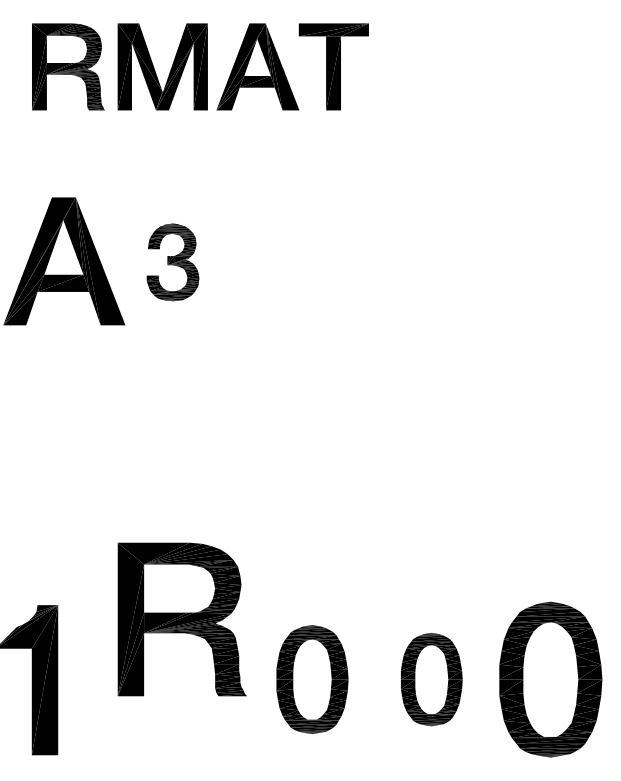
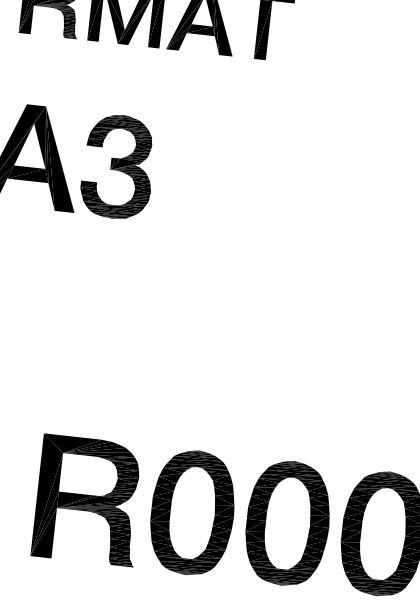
part: (172, 262) -> (117, 166), size x1.67
part: (181, 619) -> (88, 500), moved
part: (312, 679) -> (192, 512), size x1.43
part: (431, 679) -> (287, 523), size x1.67

